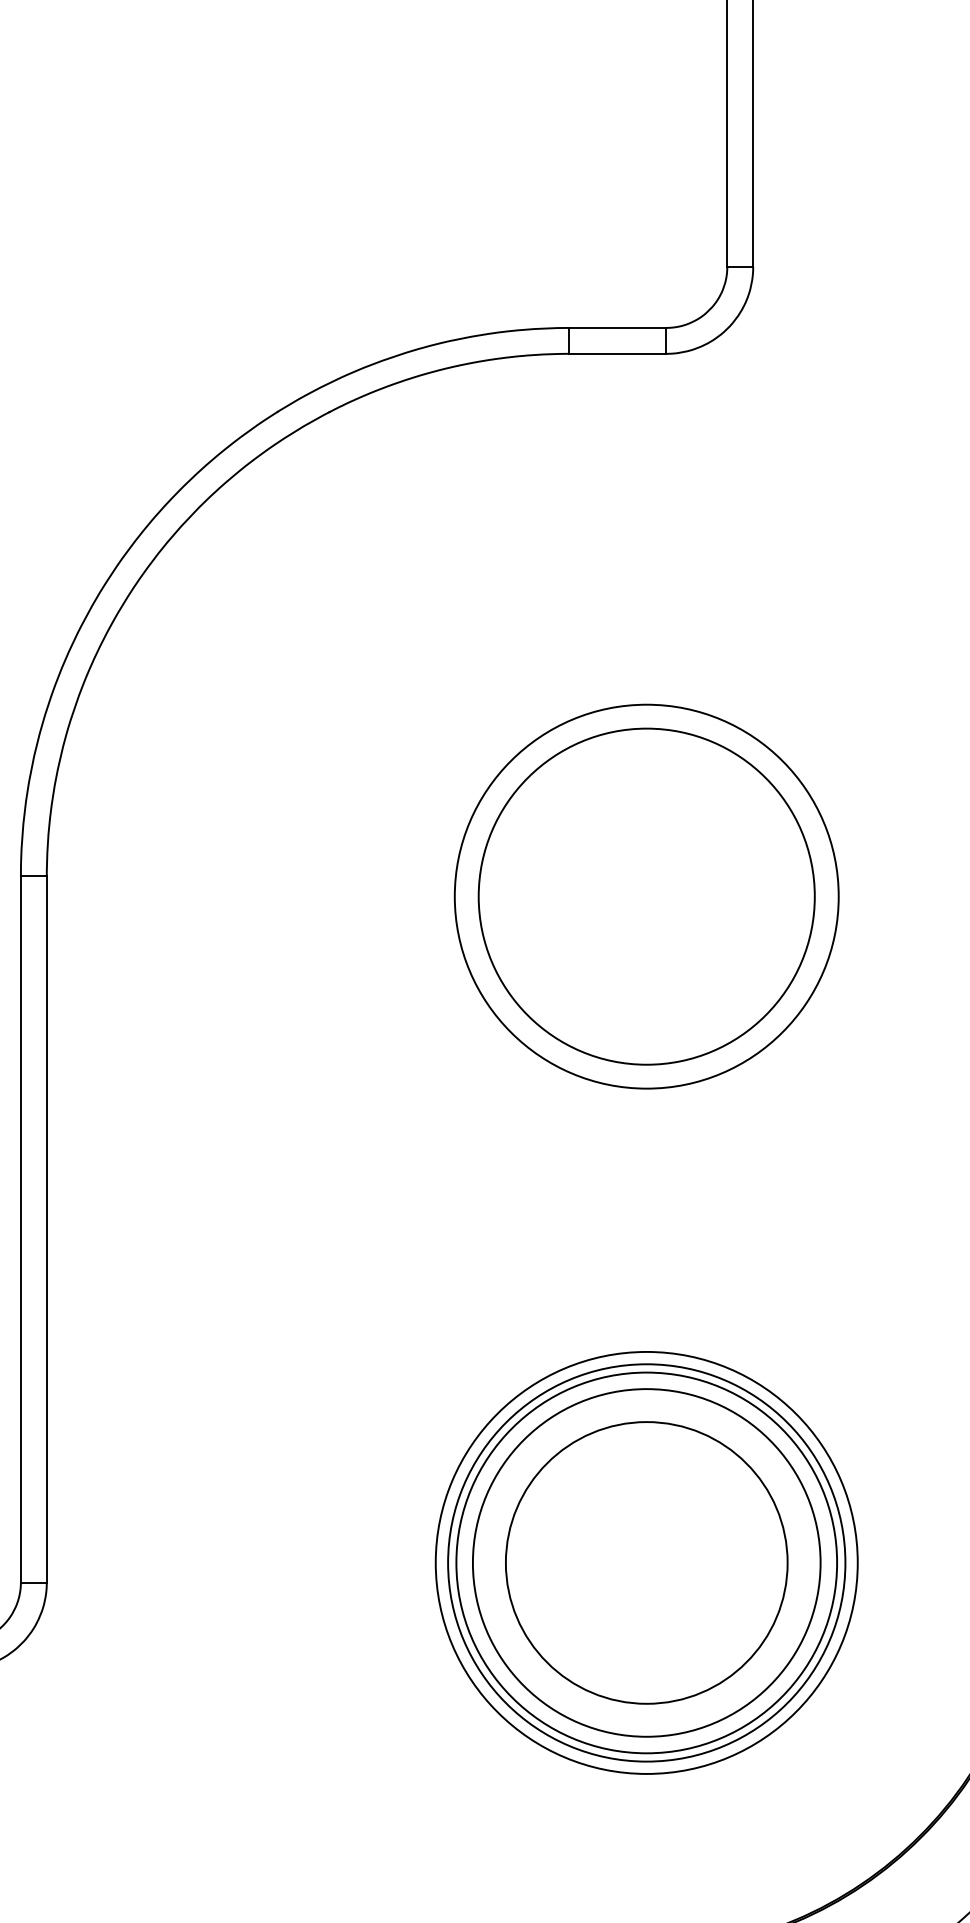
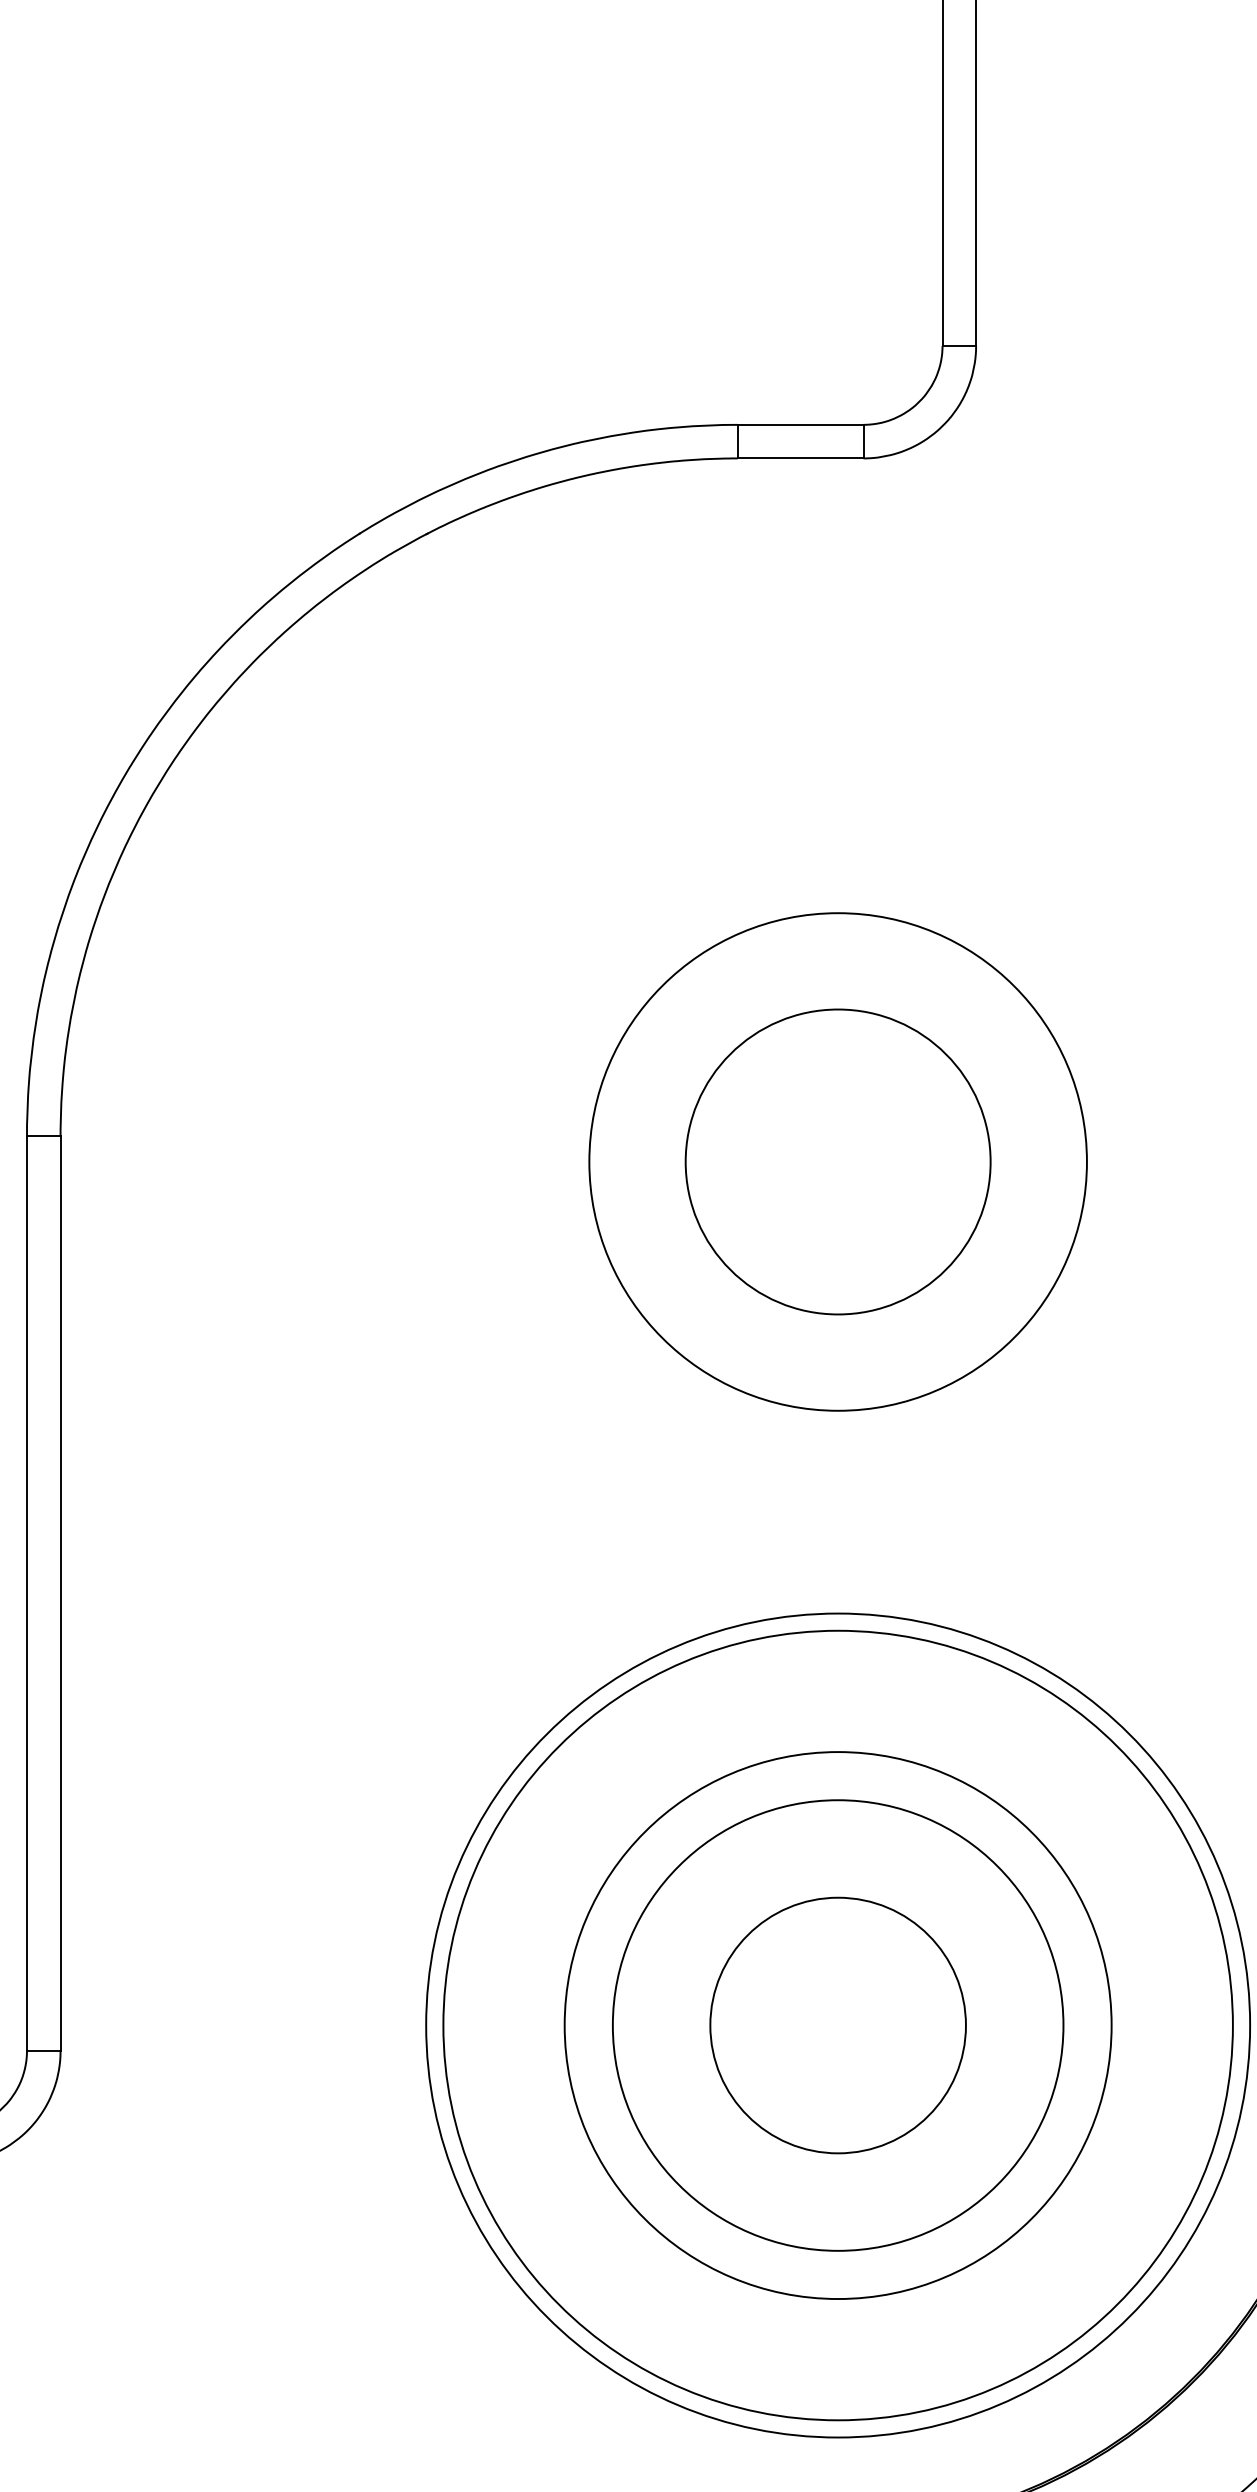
circle: (646, 896) -> (837, 1161), size x0.7
circle: (646, 1562) -> (837, 2024), size x0.7
circle: (646, 1562) -> (837, 2024), size x1.6
circle: (646, 1562) -> (837, 2024), size x1.6

